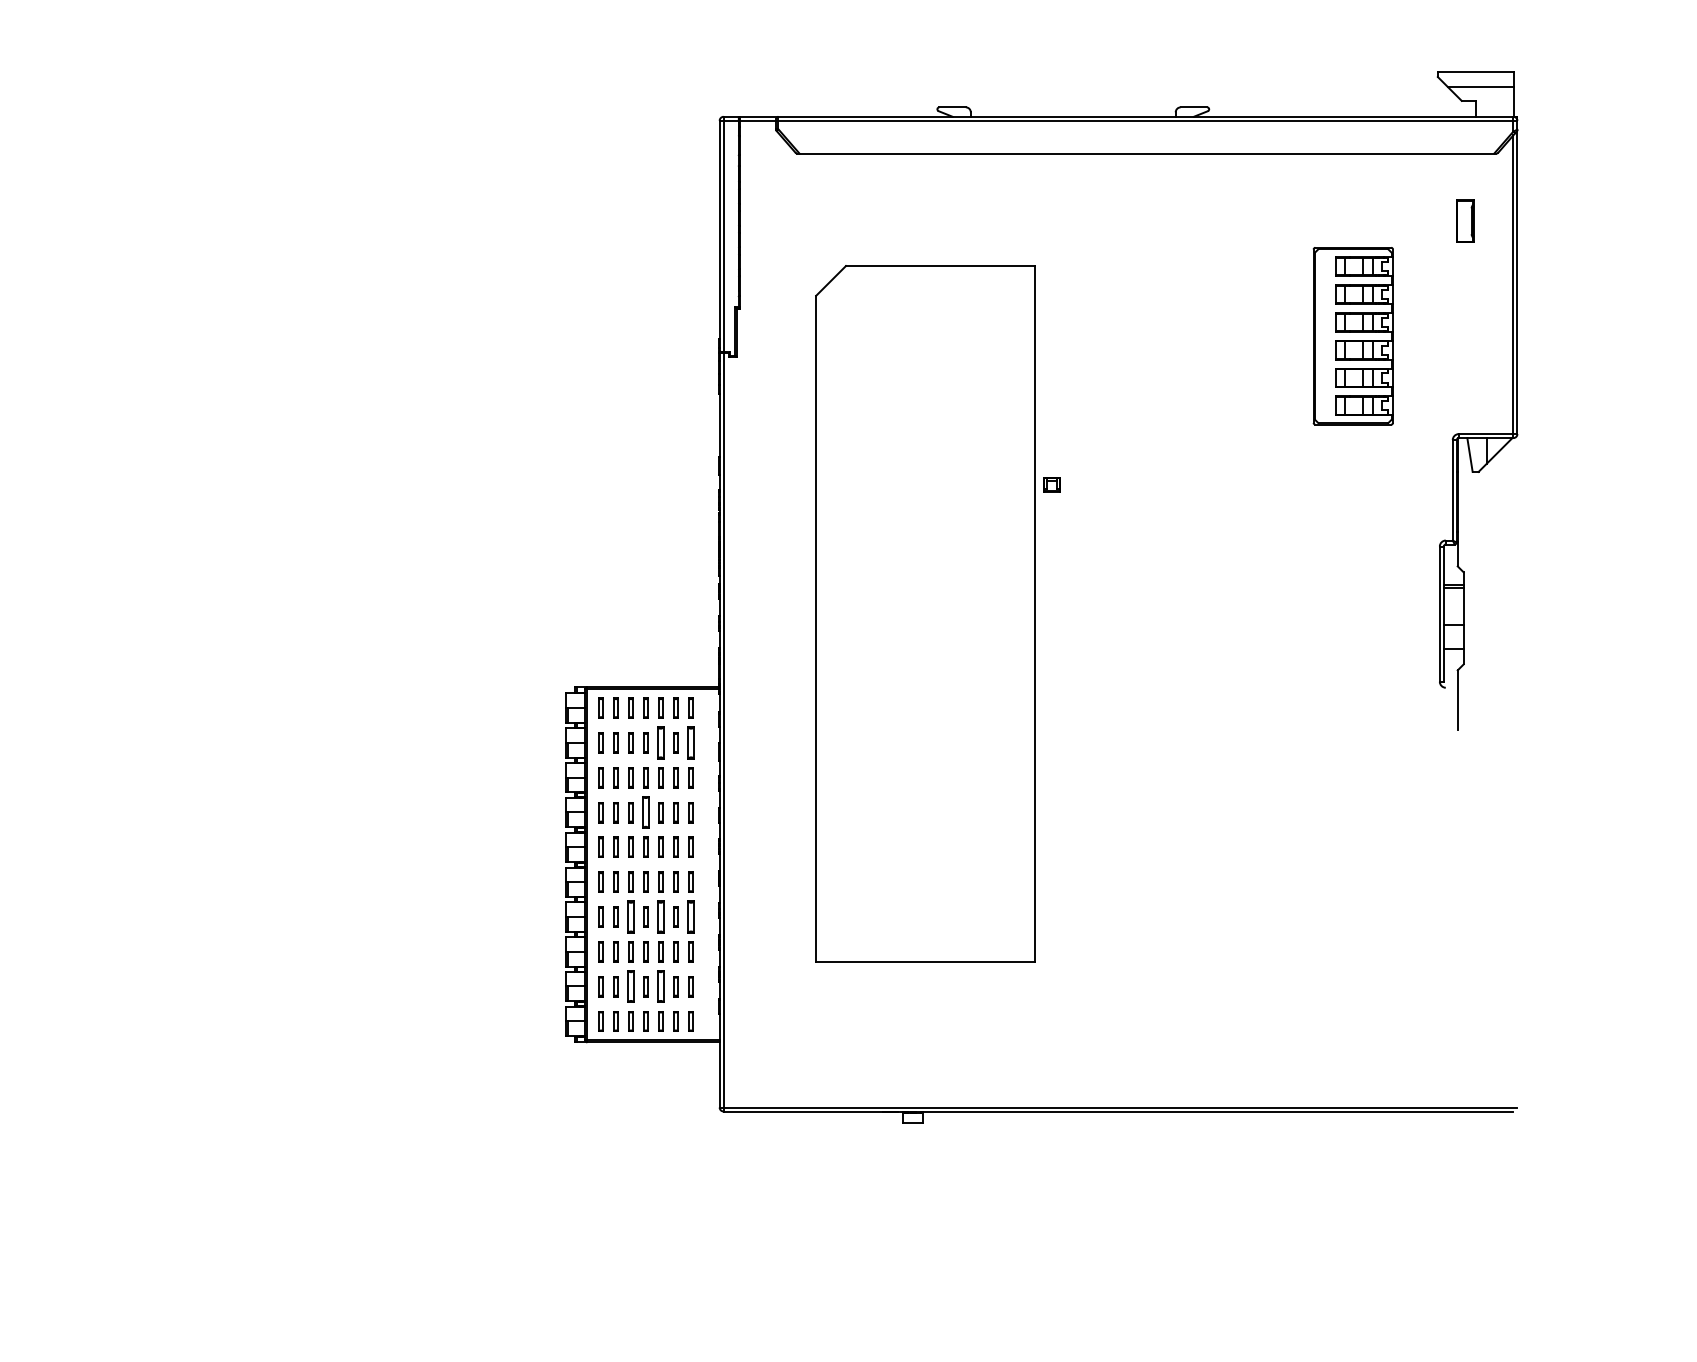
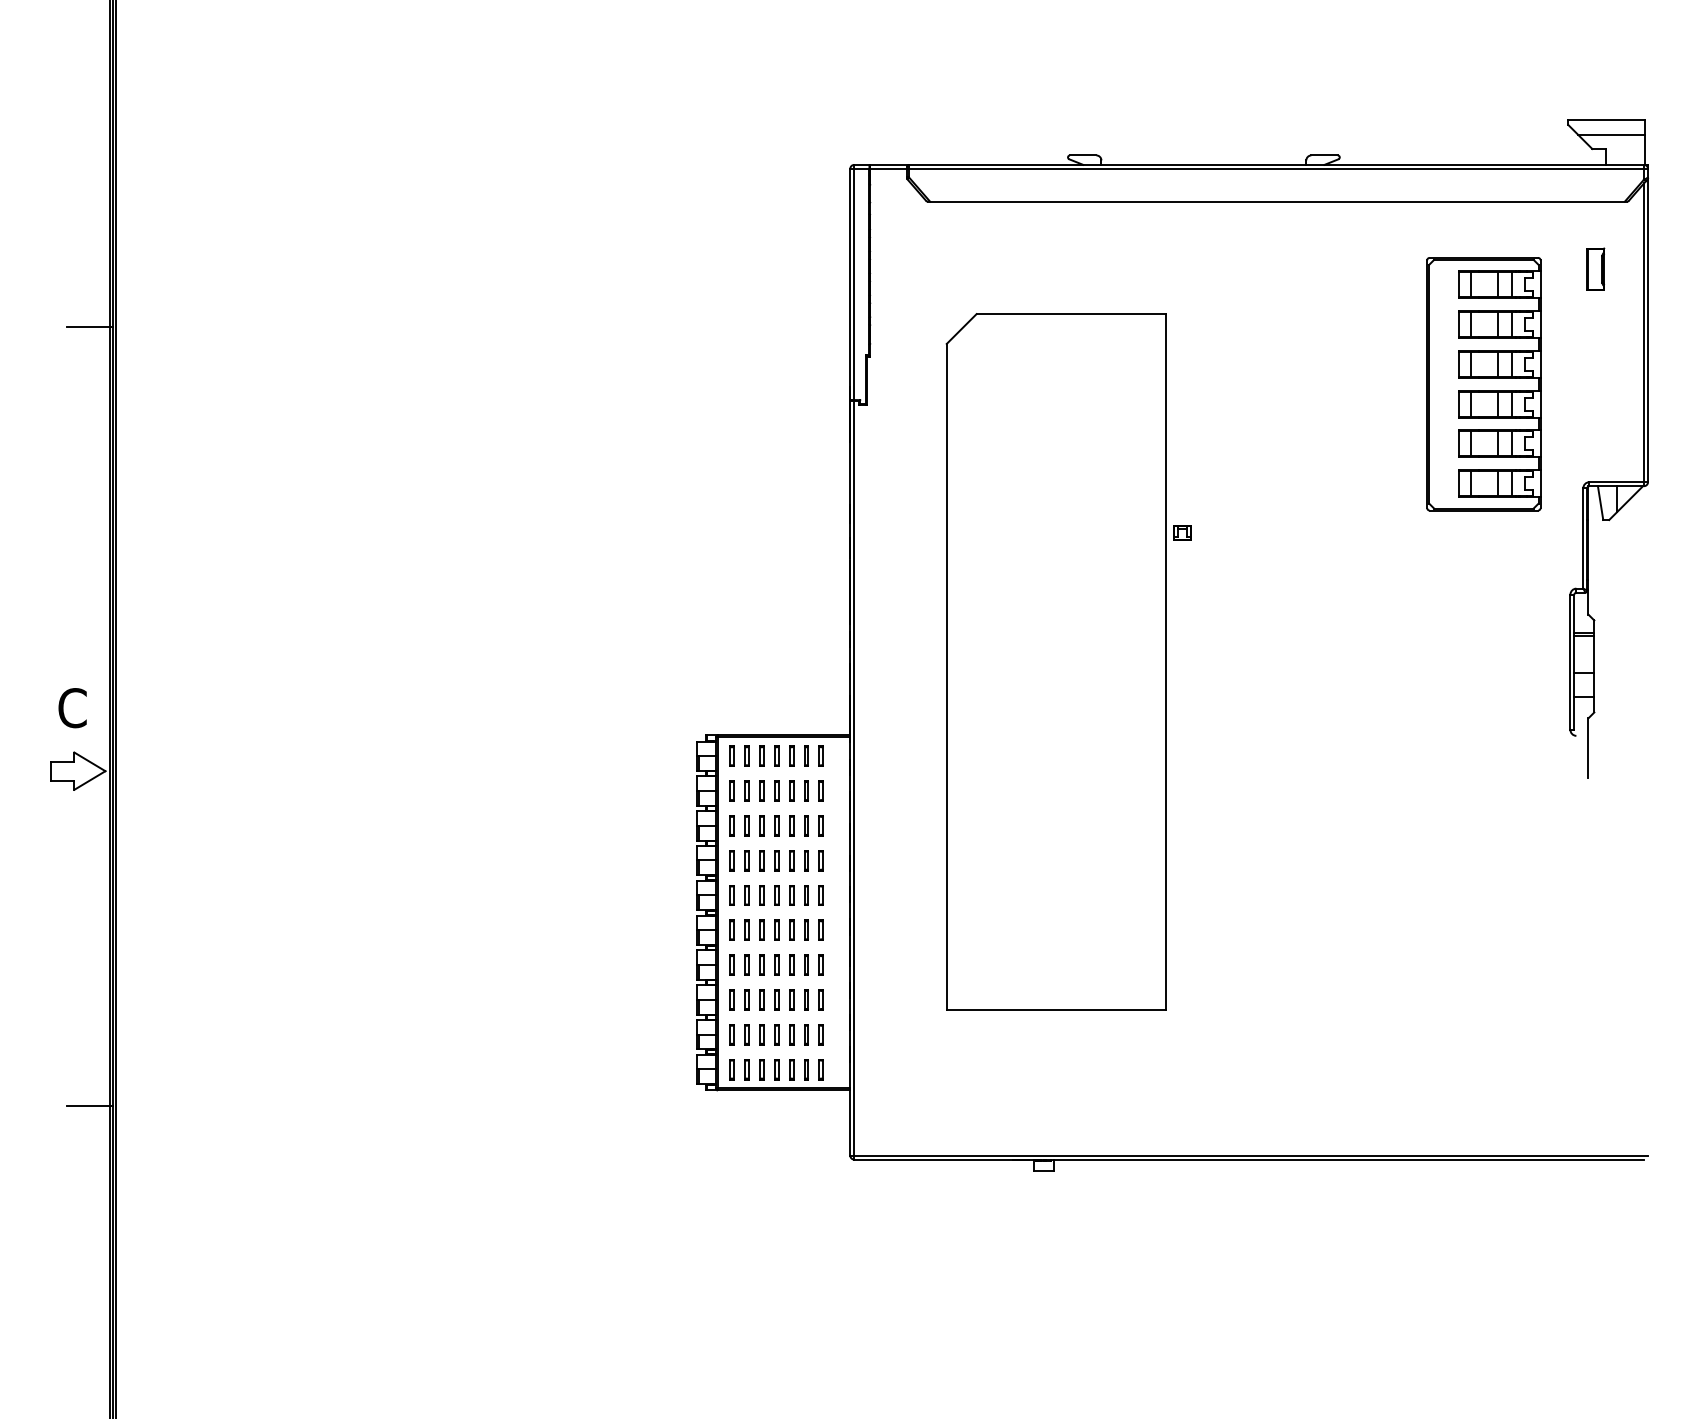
part: (1352, 336) -> (1483, 384), size x1.43
part: (660, 742) -> (791, 790), size x0.62
part: (689, 742) -> (820, 790), size x0.62
part: (645, 812) -> (776, 860), size x0.62
part: (630, 916) -> (761, 964), size x0.62
part: (660, 916) -> (791, 964), size x0.62
part: (689, 916) -> (820, 964), size x0.62
part: (630, 986) -> (761, 1034), size x0.62
part: (660, 986) -> (791, 1034), size x0.62

